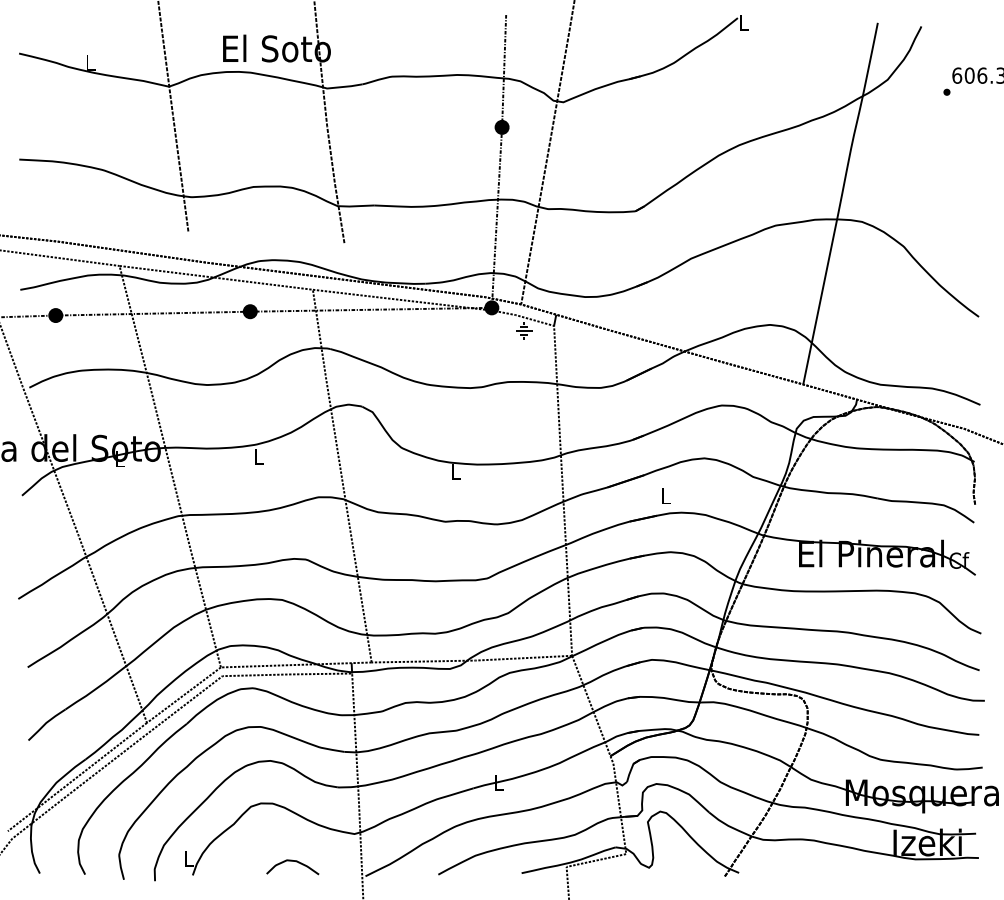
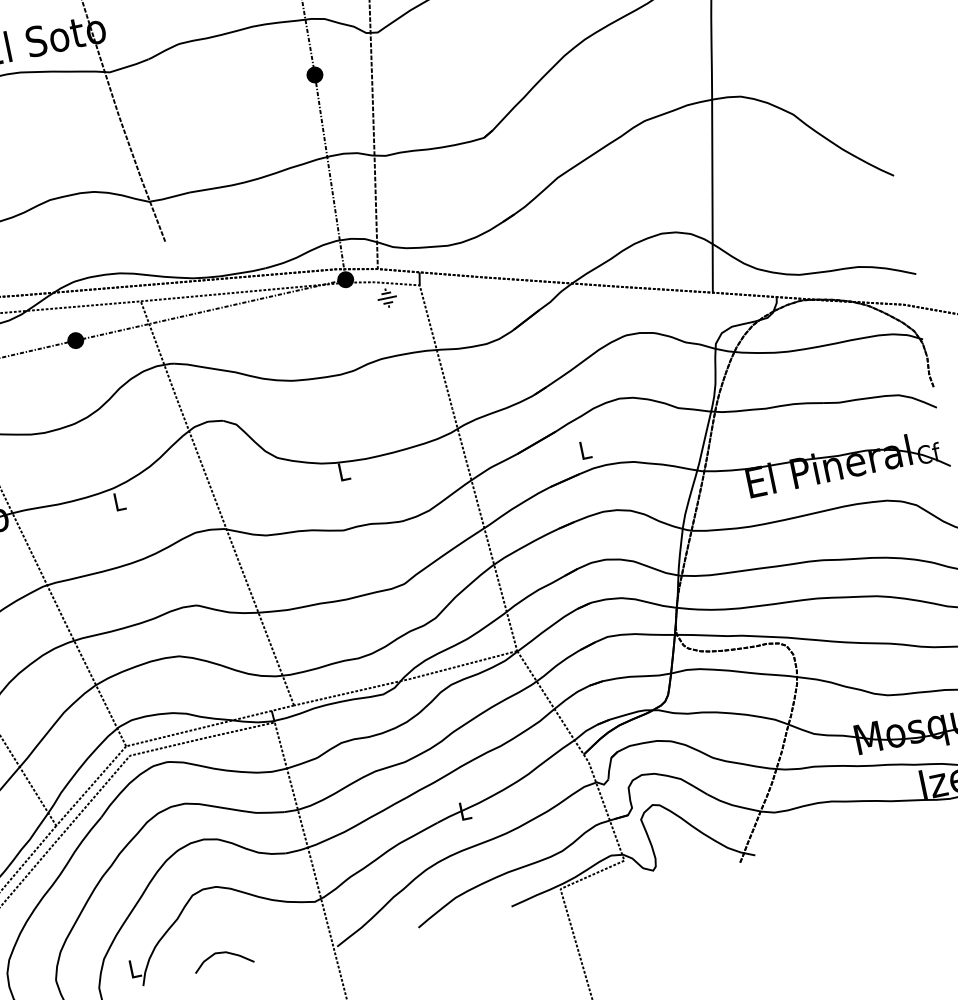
curve: (292, 861) -> (221, 953), moved

